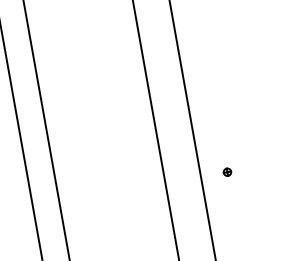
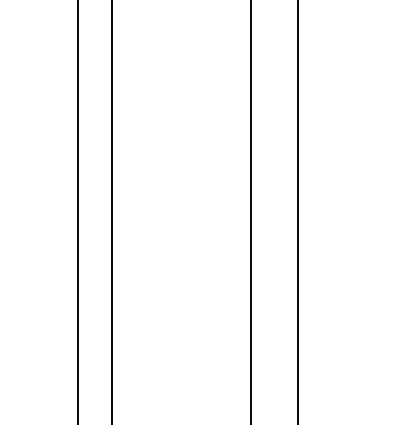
part: (227, 171) -> (332, 302), removed

